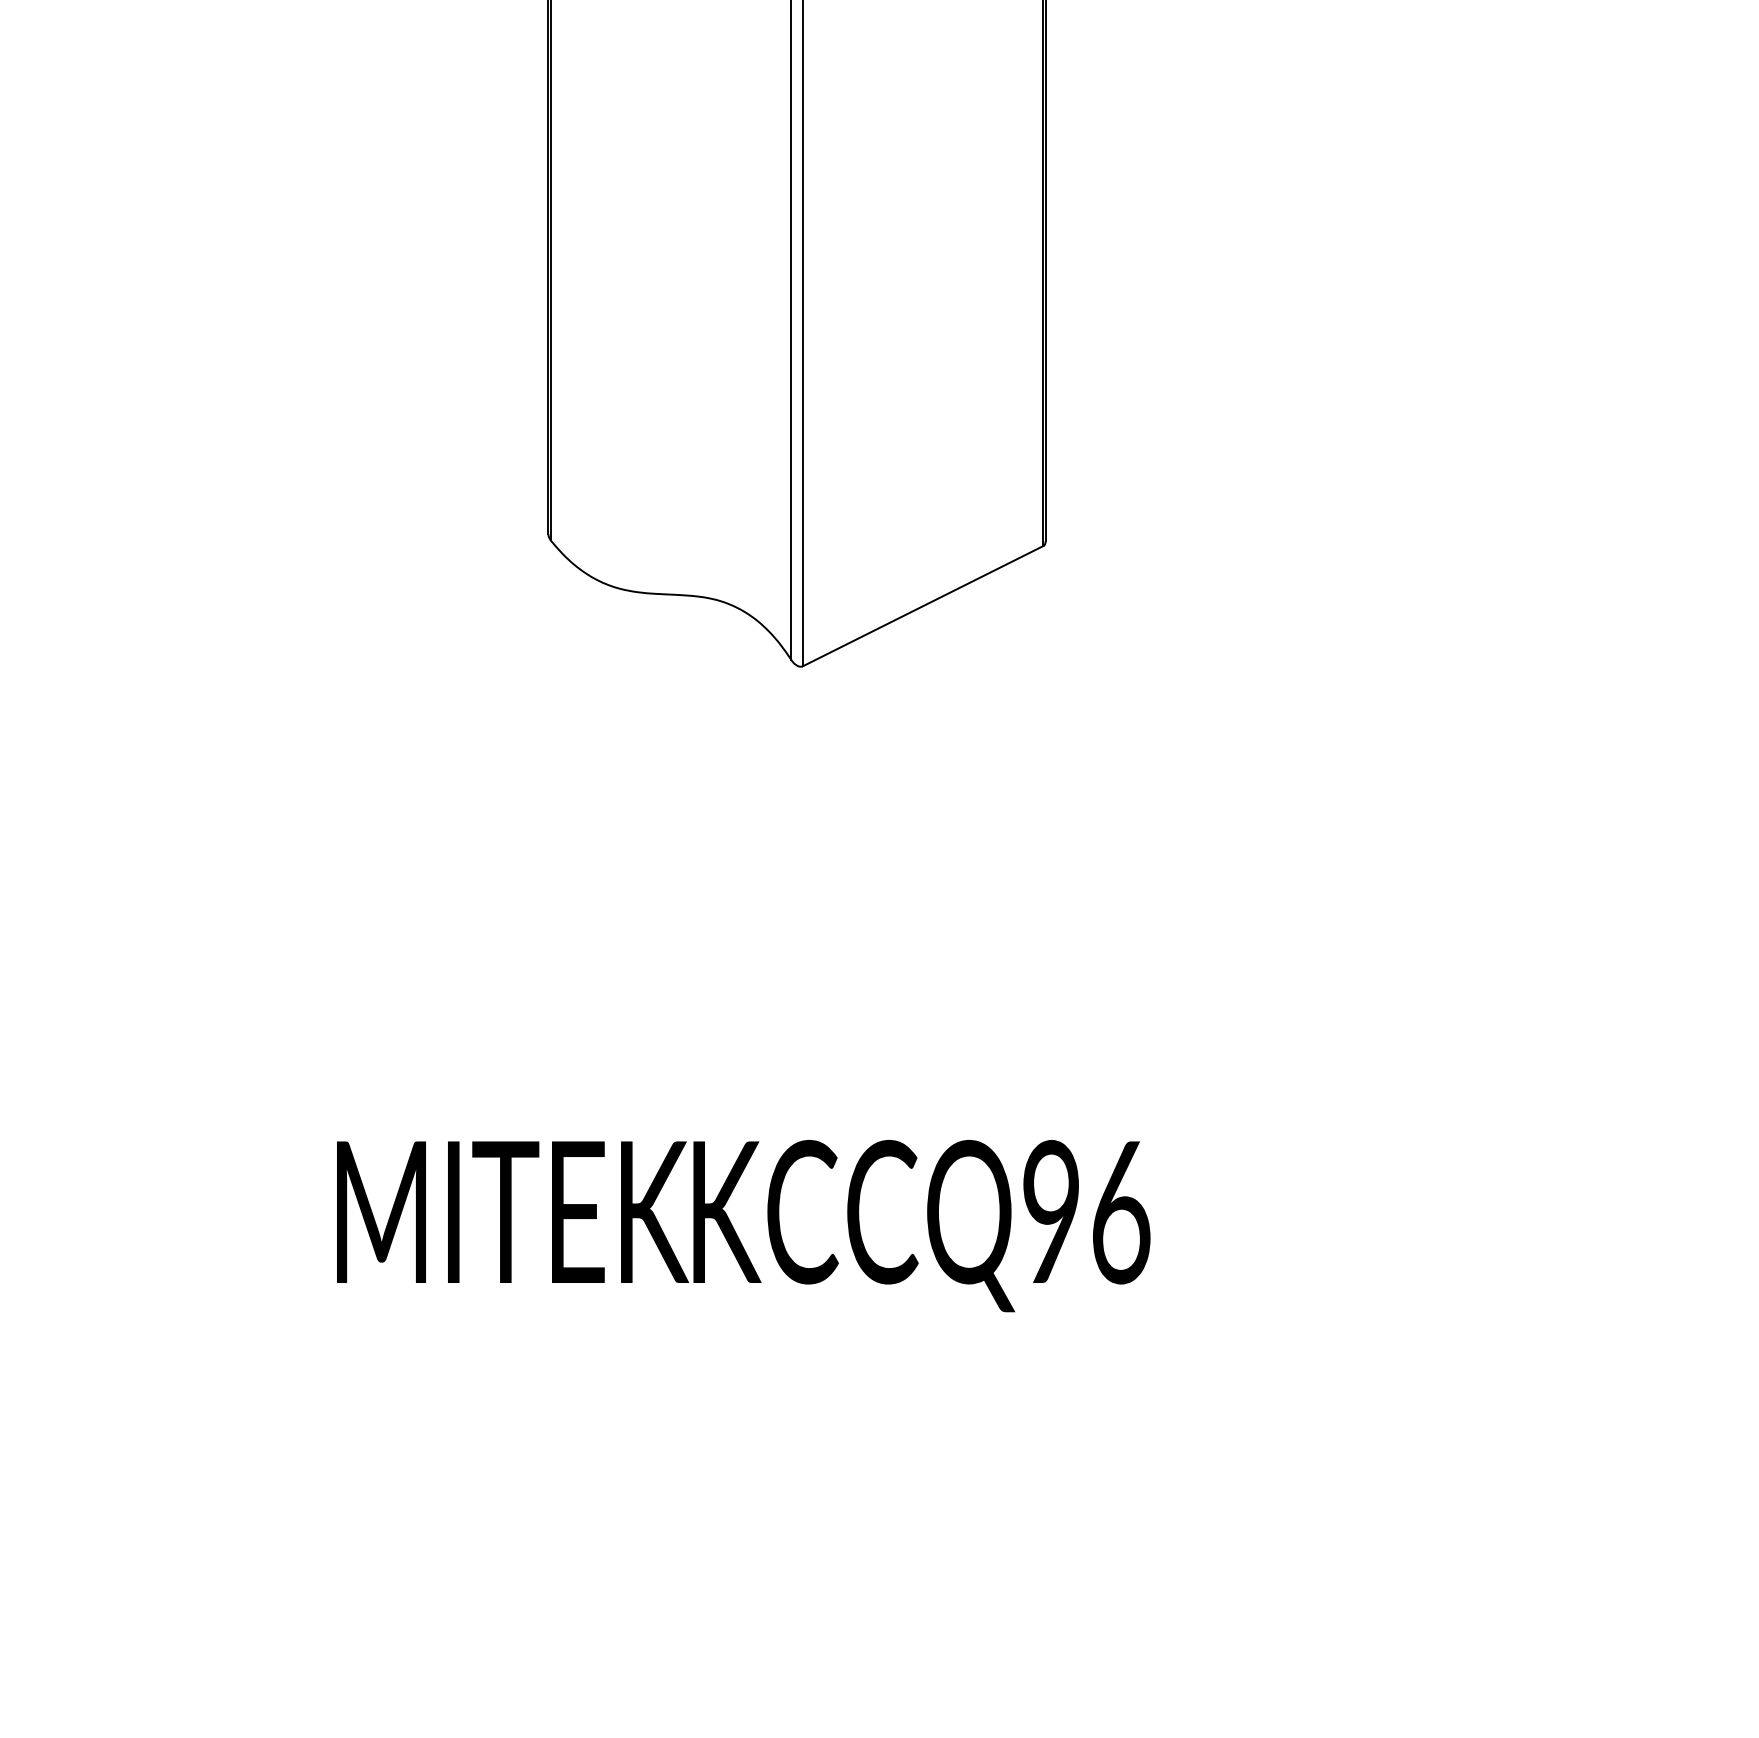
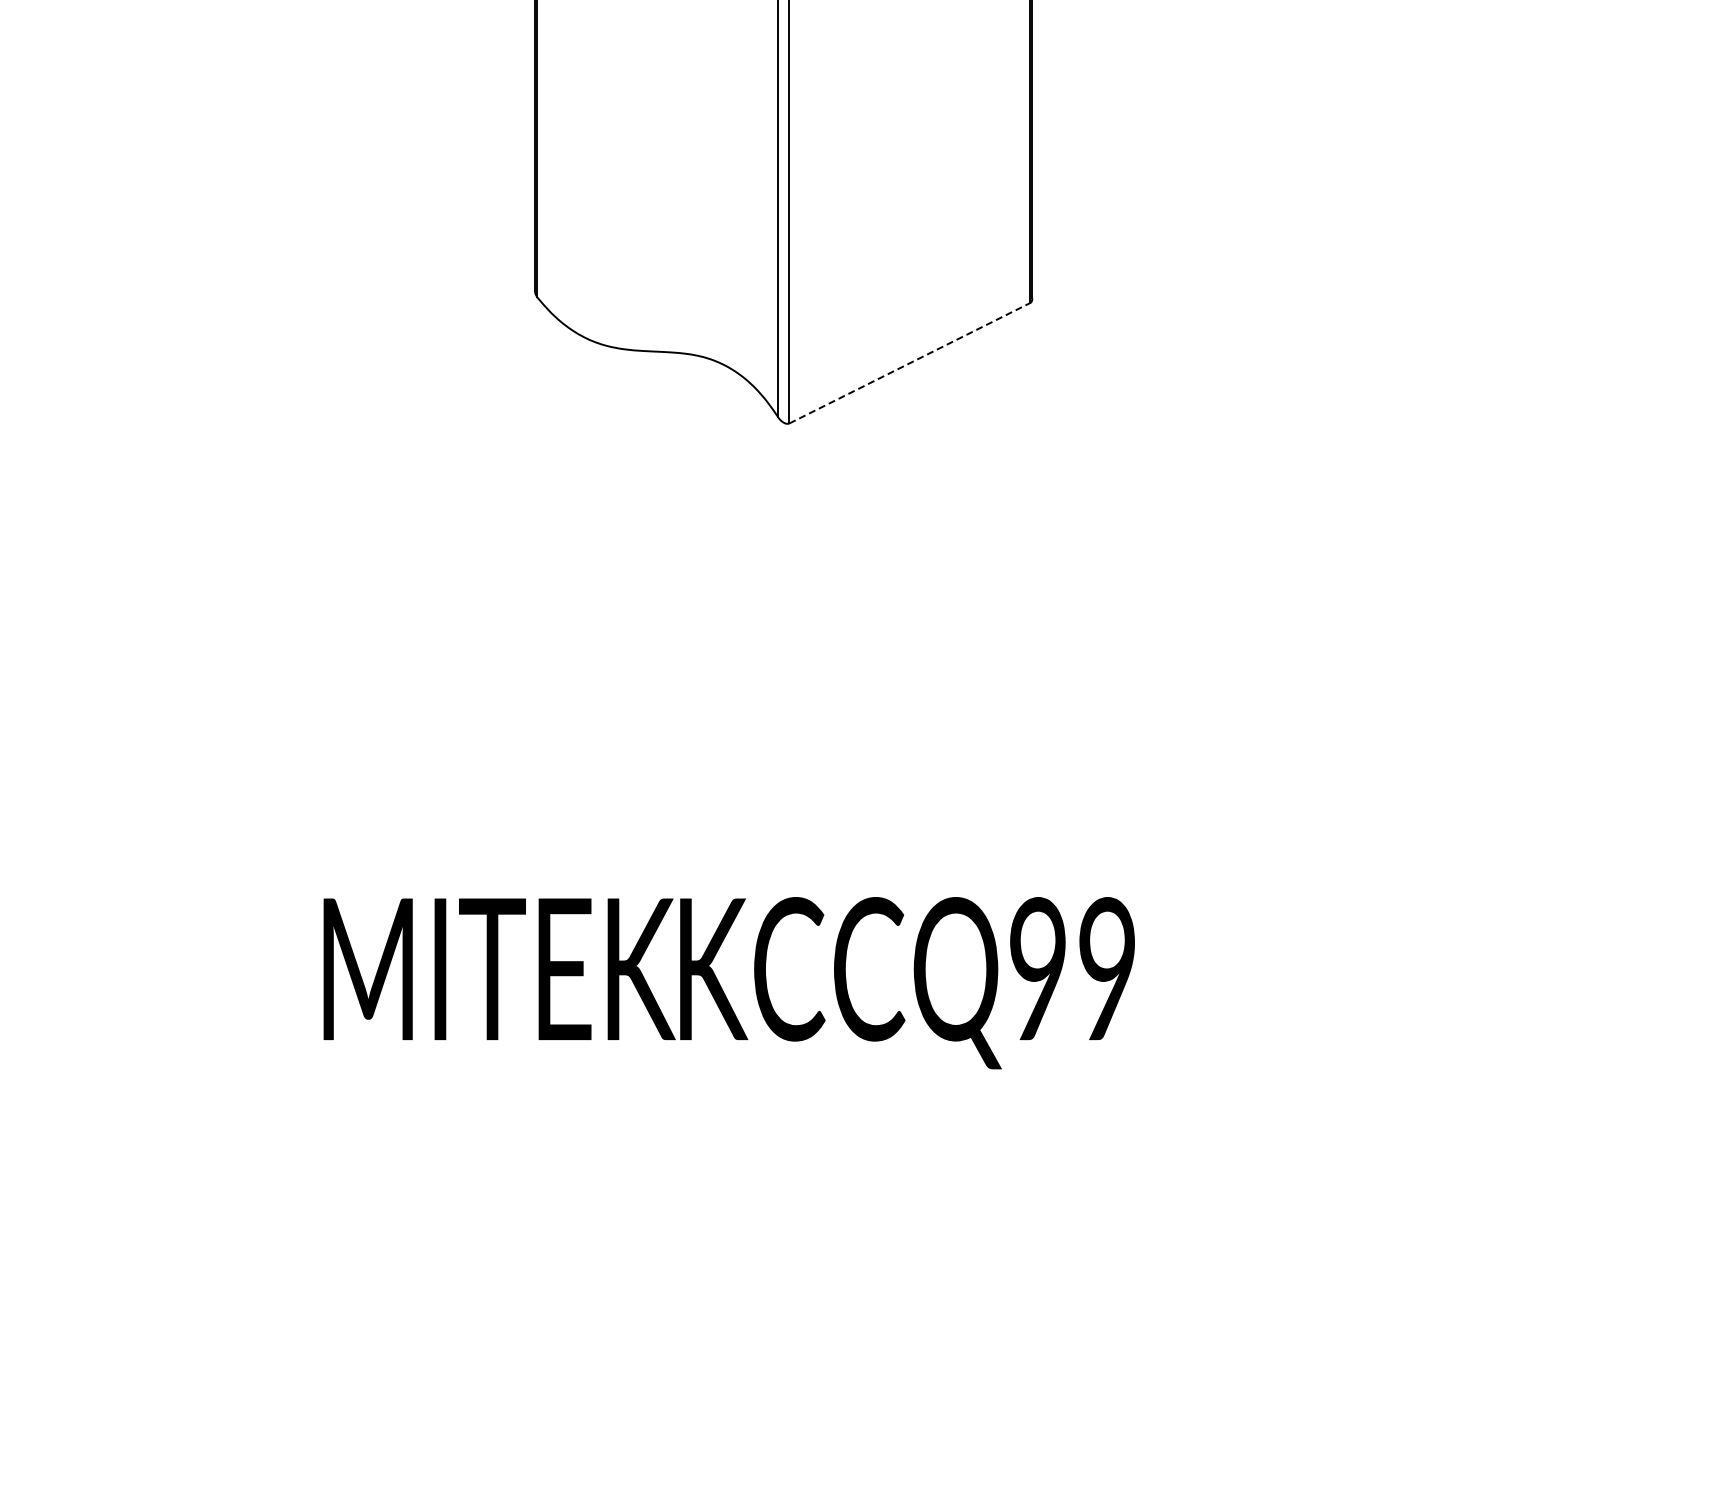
line: (923, 606) -> (910, 363), solid -> dashed
text: (1121, 1211) -> (1108, 968), KCCQ96 -> KCCQ99

